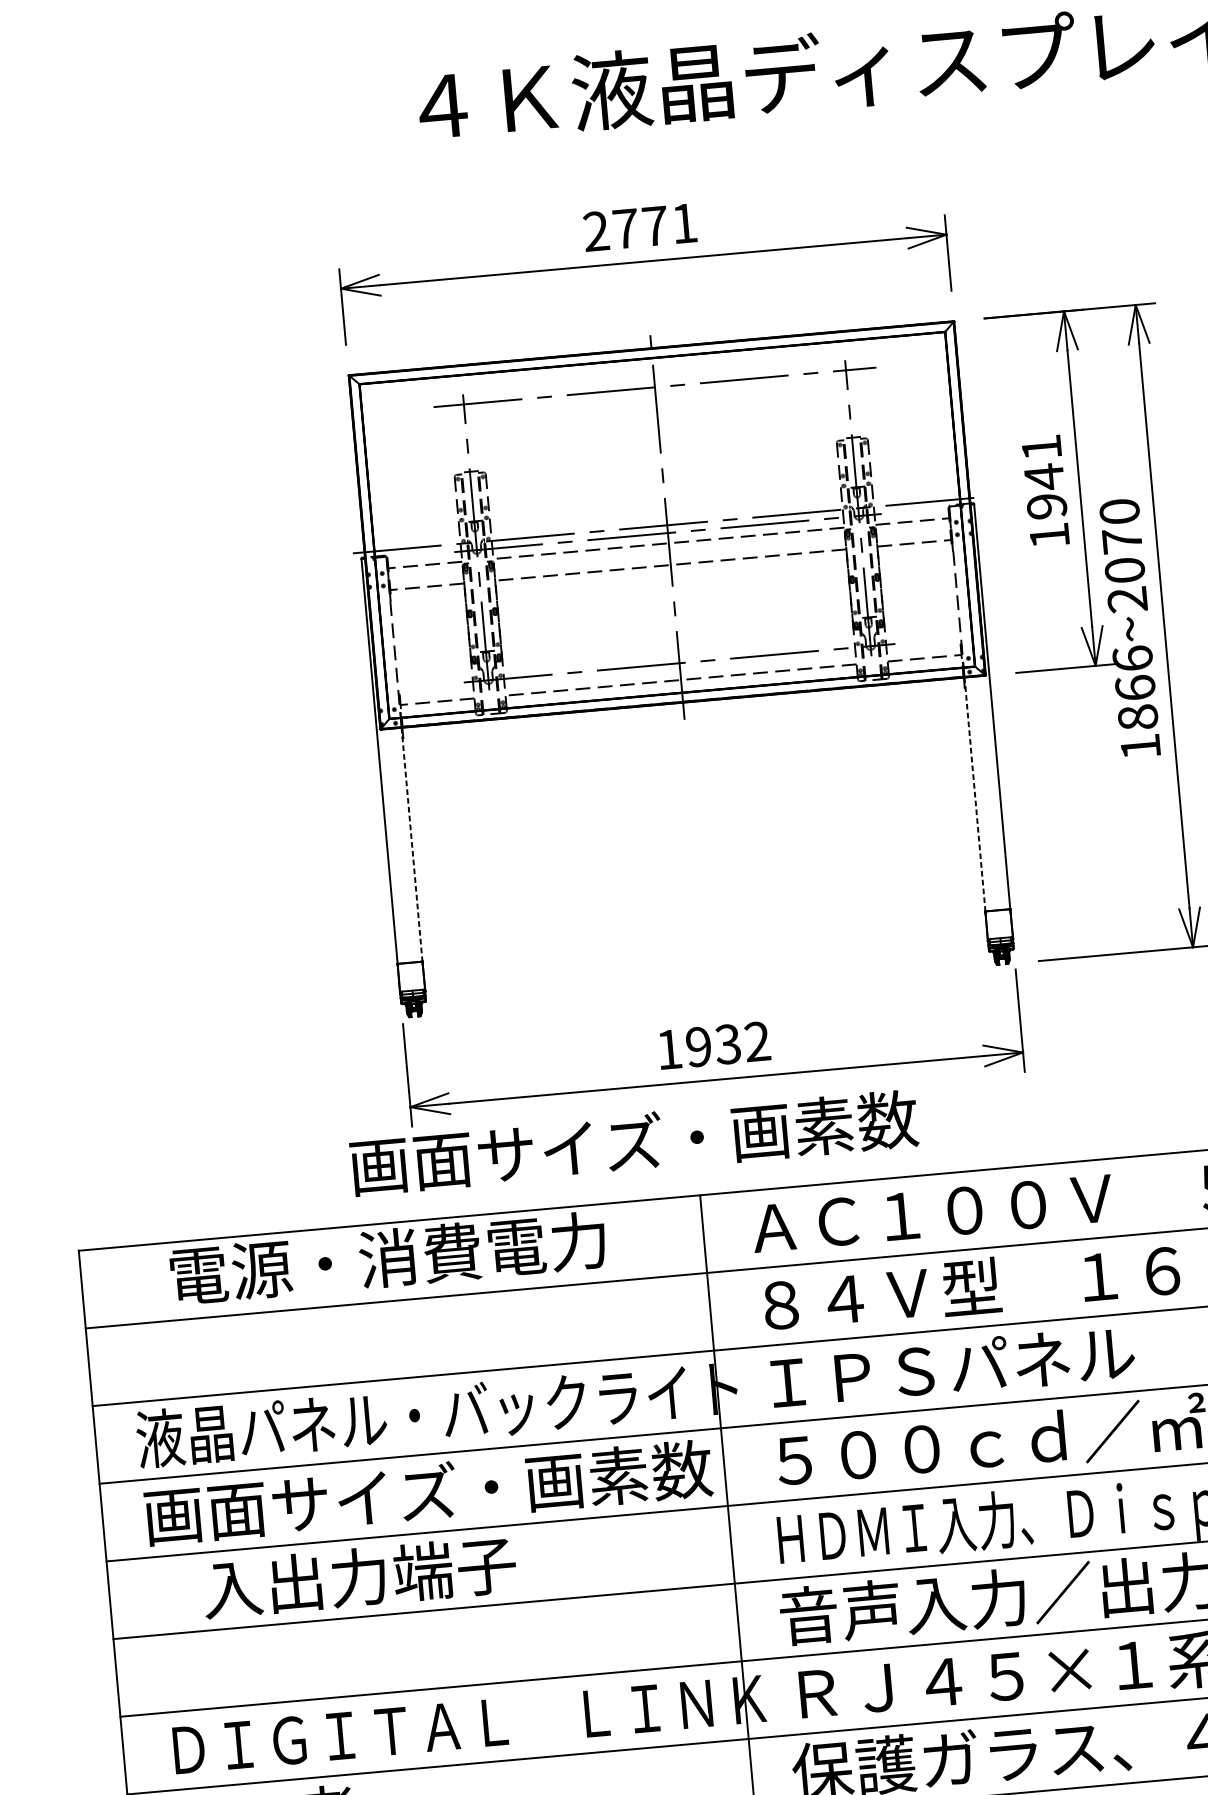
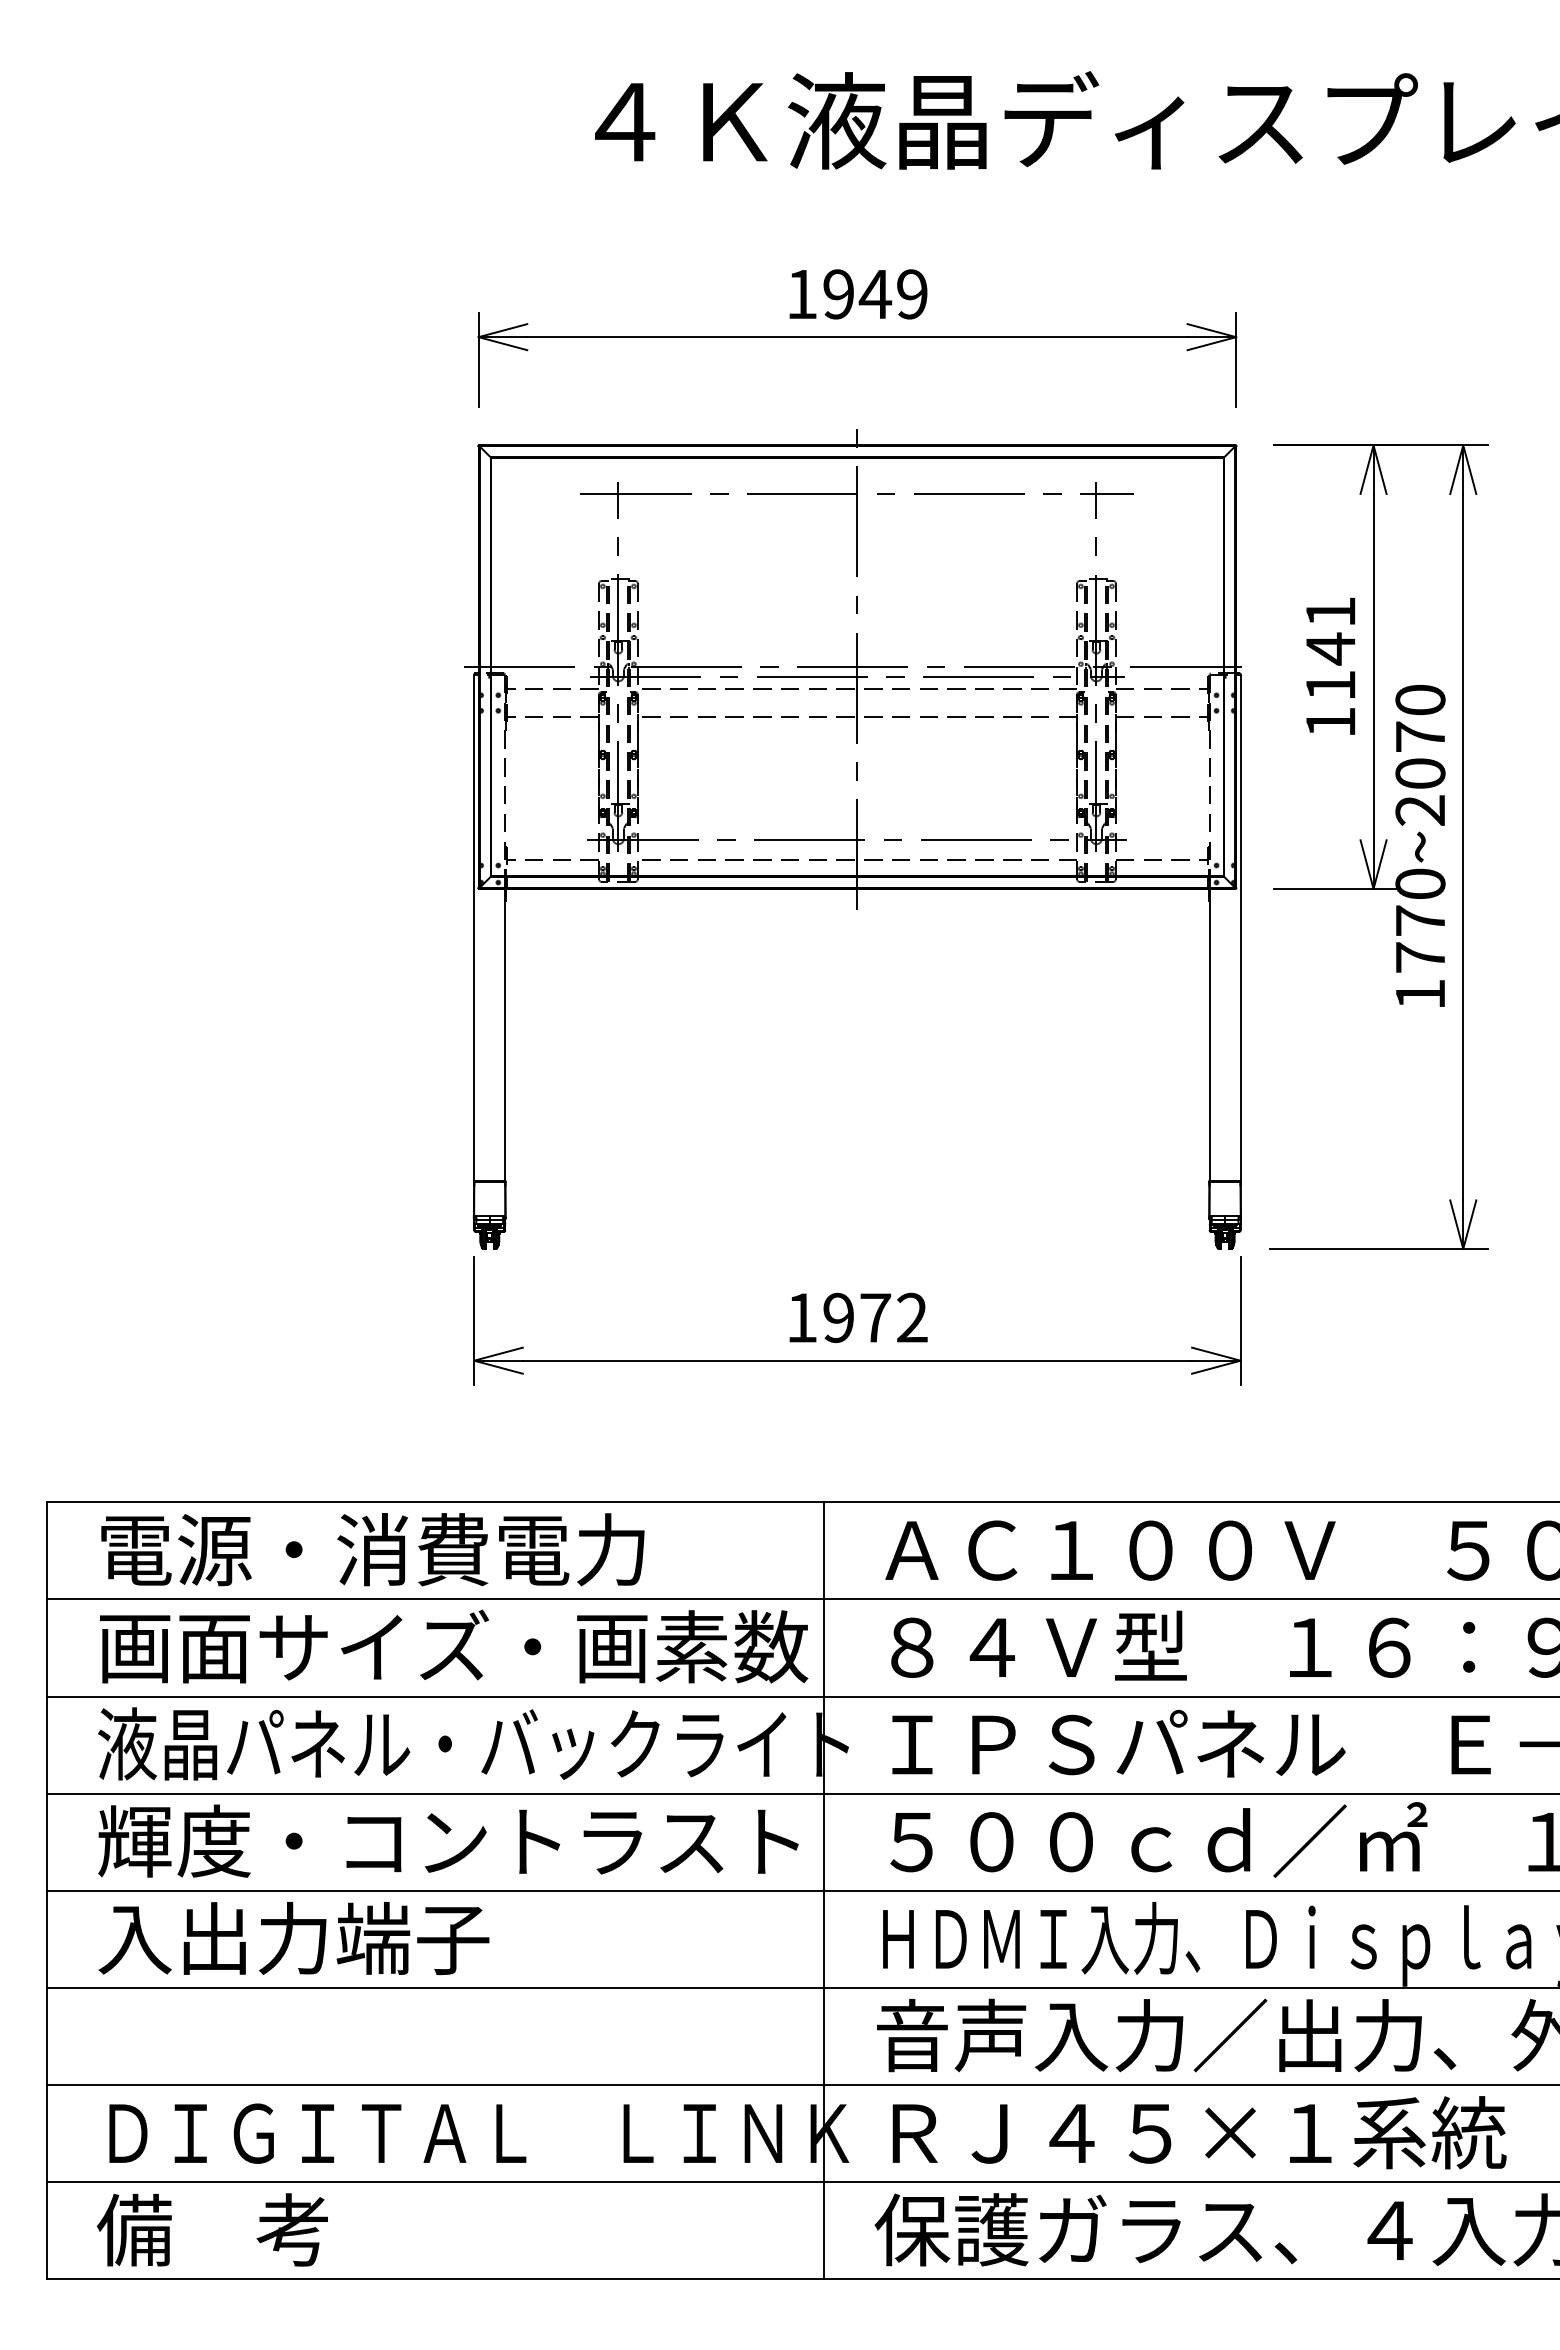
text: (639, 227) -> (856, 294), 2771 -> 1949
text: (1046, 506) -> (1330, 685), 1941 -> 1141
text: (1135, 687) -> (1420, 920), 1866~2070 -> 1770~2070
line: (974, 794) -> (1209, 1035), dashed -> solid
line: (412, 845) -> (505, 1035), dashed -> solid
text: (728, 1044) -> (875, 1317), 1932 -> 1972
text: (634, 1142) -> (454, 1646), moved
text: (387, 1258) -> (372, 1549), moved
text: (428, 1492) -> (453, 1840), 画面サイズ・画素数 -> 輝度・コントラスト
text: (359, 1577) -> (293, 1938), moved

